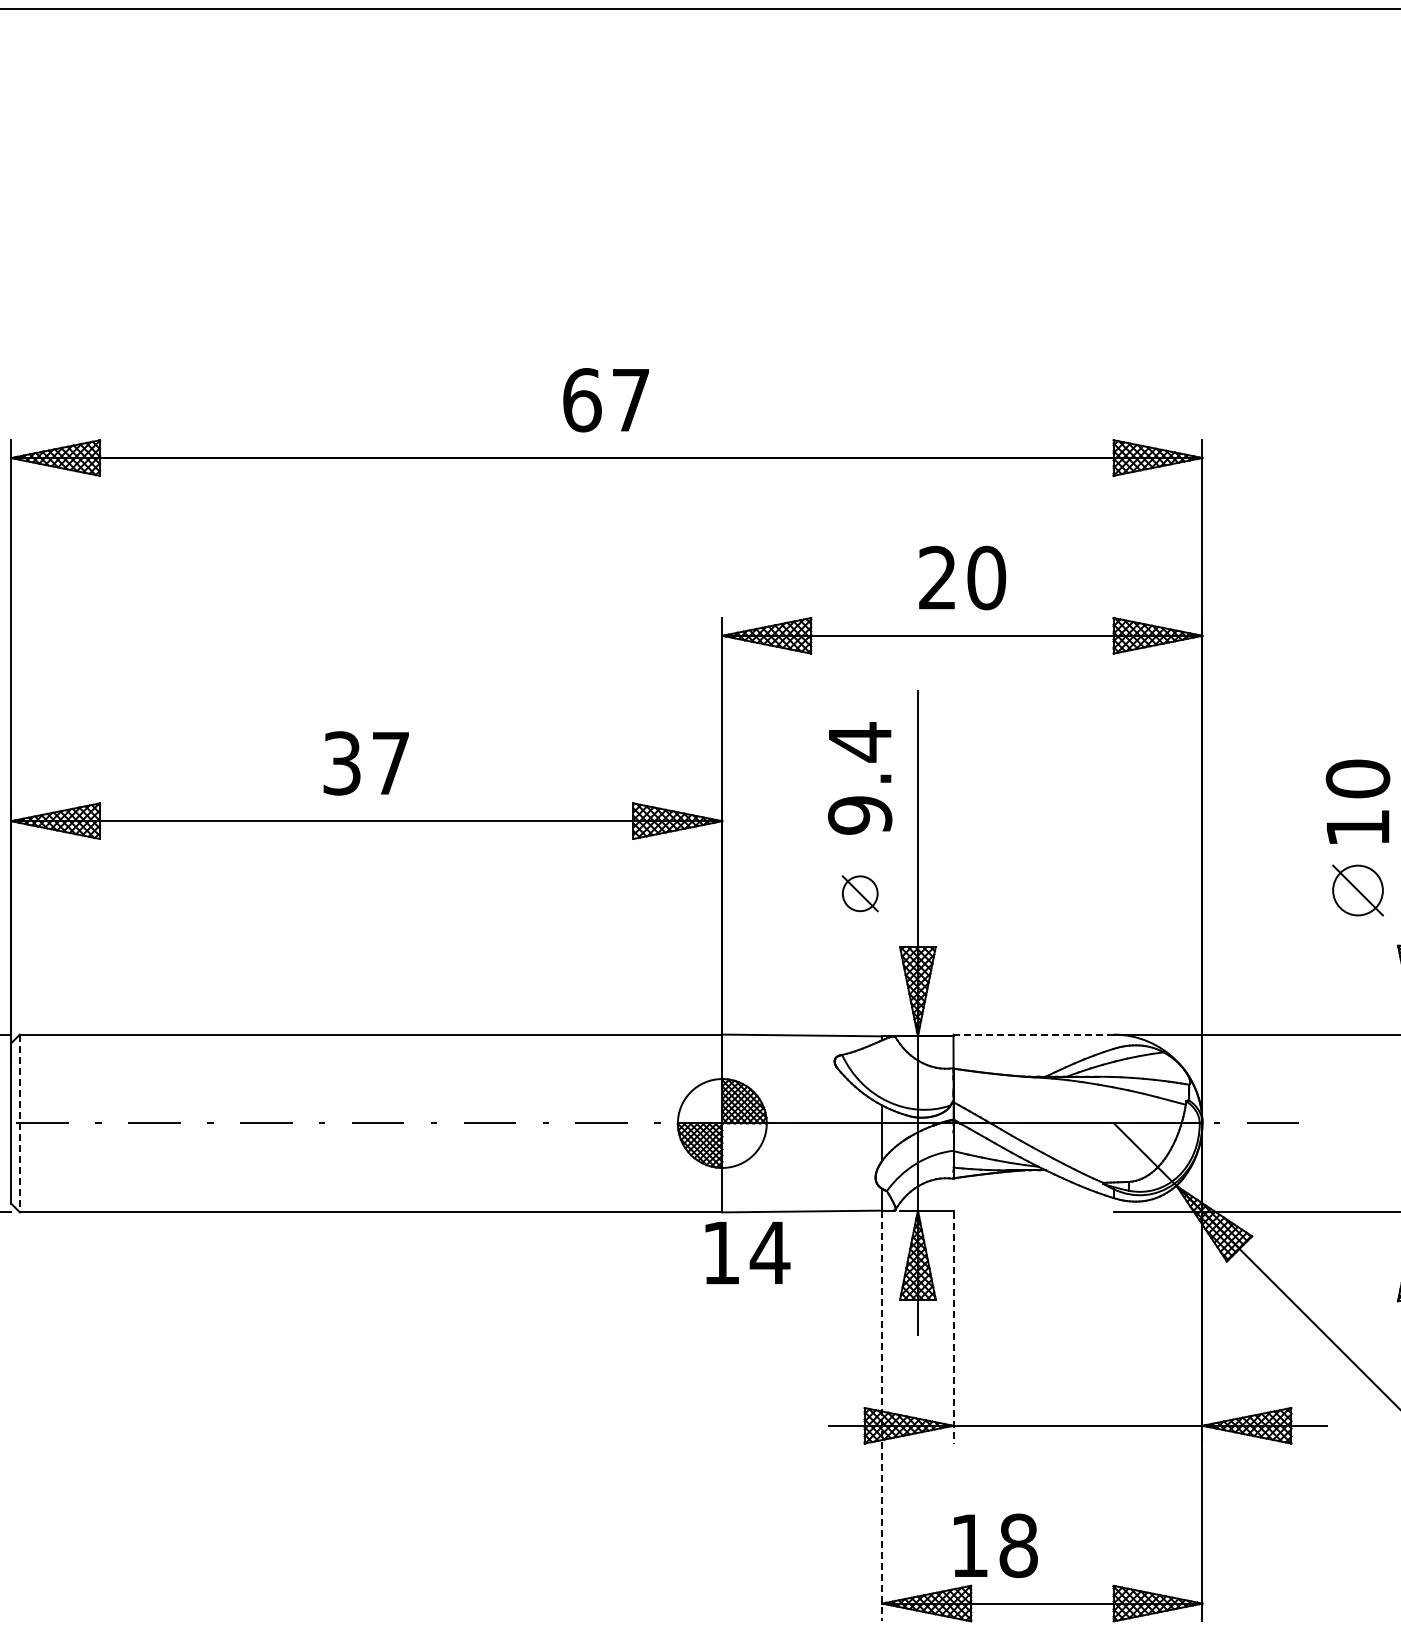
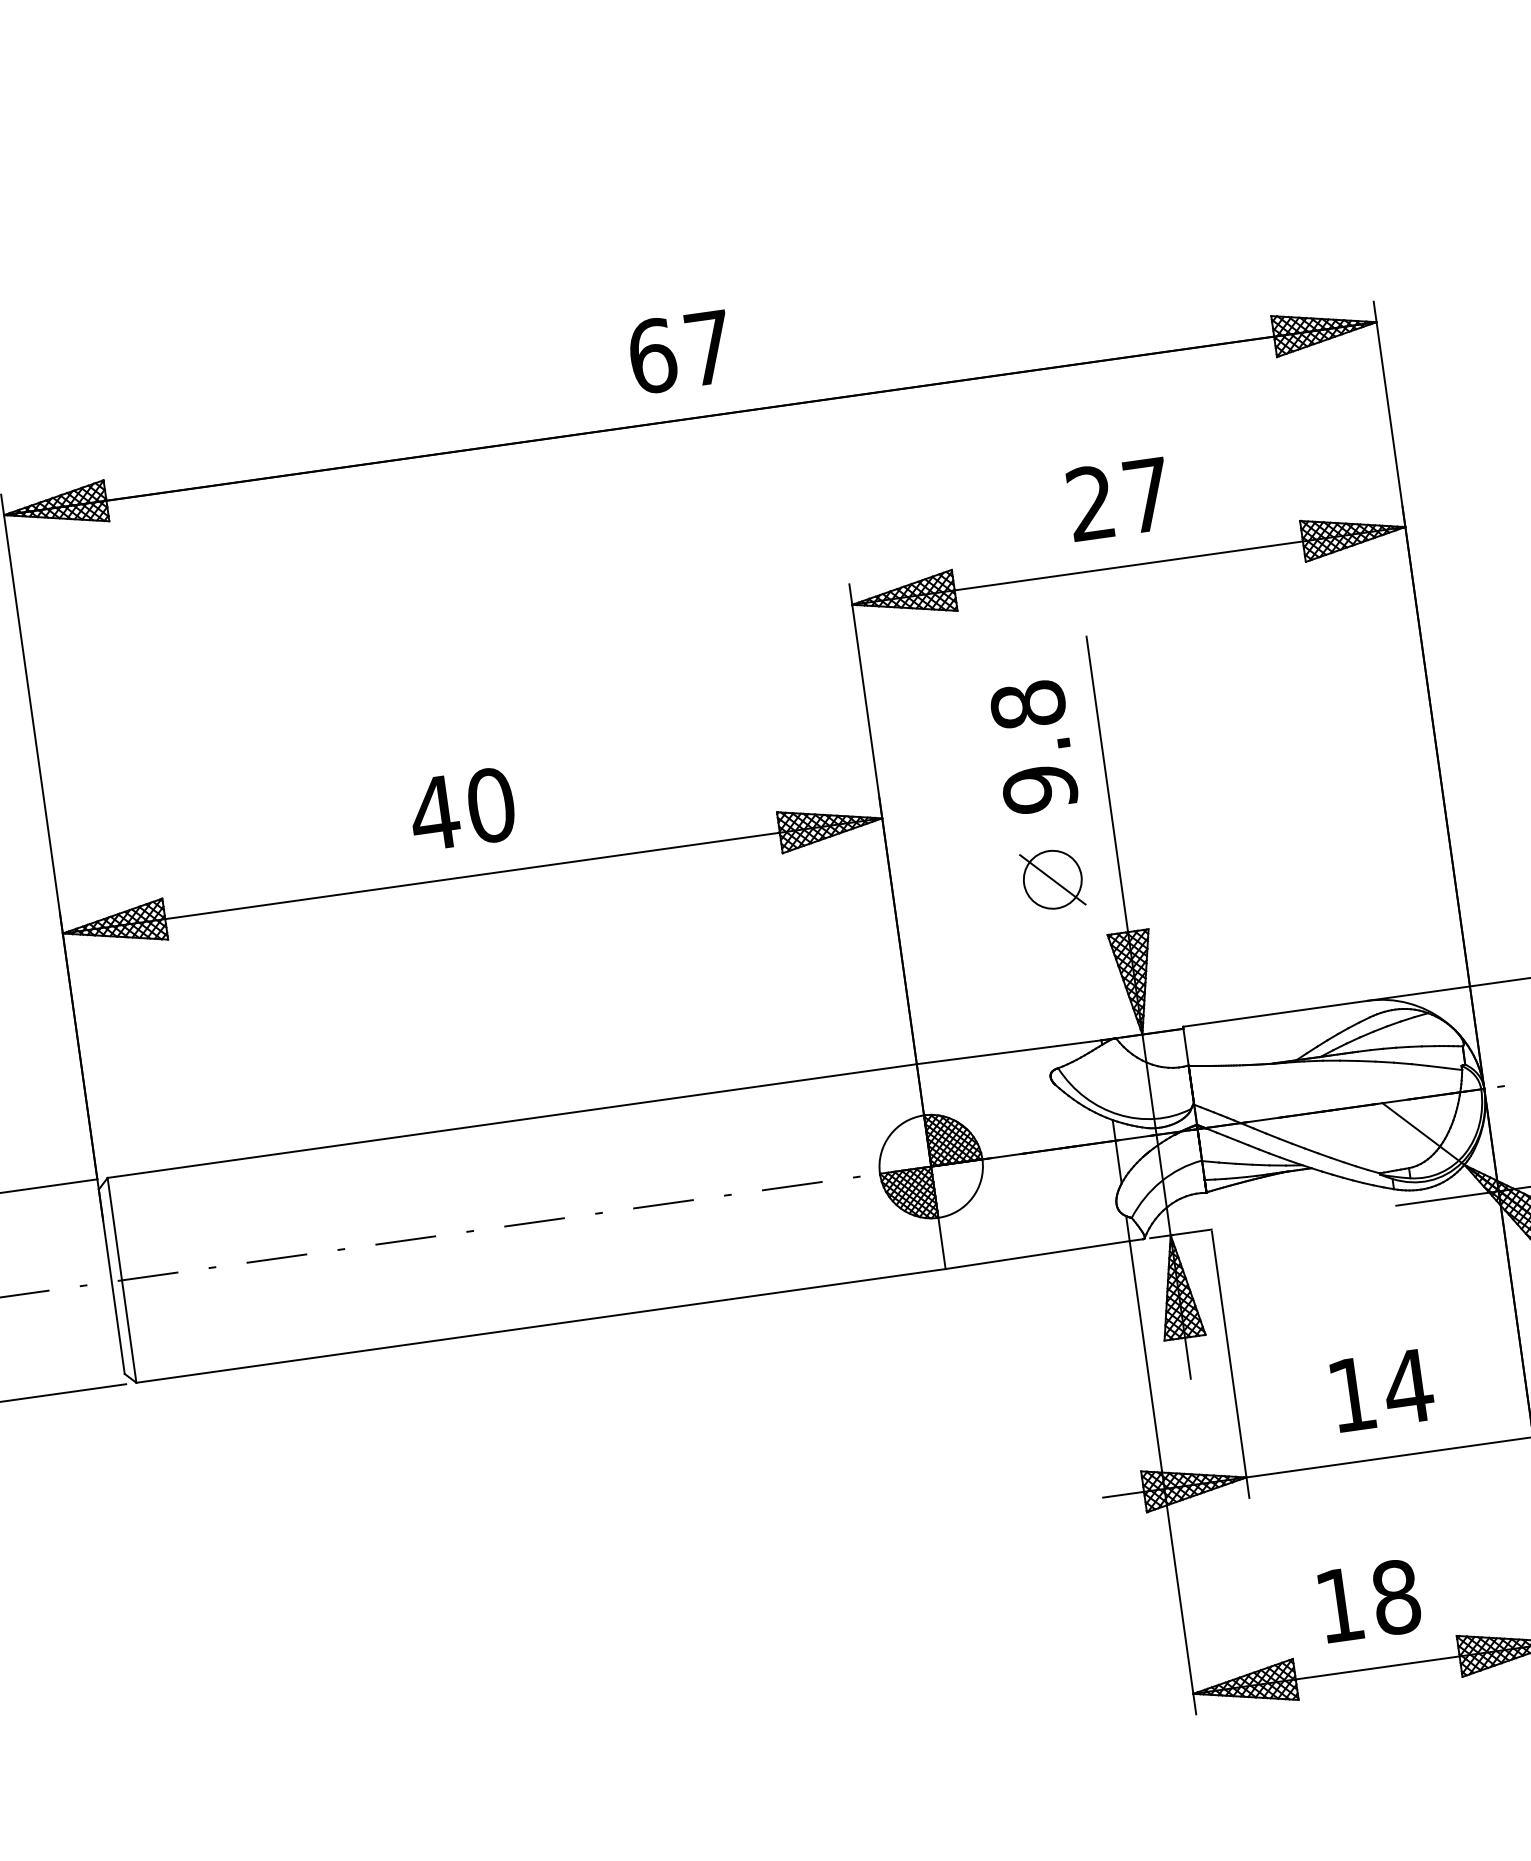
text: (986, 577) -> (1147, 494), 20 -> 27
text: (860, 742) -> (1028, 705), 9.4 -> 9.8
text: (365, 763) -> (461, 809), 37 -> 40
part: (860, 893) -> (1053, 879), size x1.43
line: (1033, 1034) -> (1275, 1013), dashed -> solid
line: (19, 1123) -> (121, 1280), dashed -> solid
text: (747, 1252) -> (1382, 1389), moved
line: (953, 1327) -> (1230, 1364), dashed -> solid
line: (882, 1416) -> (1163, 1478), dashed -> solid
text: (995, 1545) -> (1369, 1600), moved

